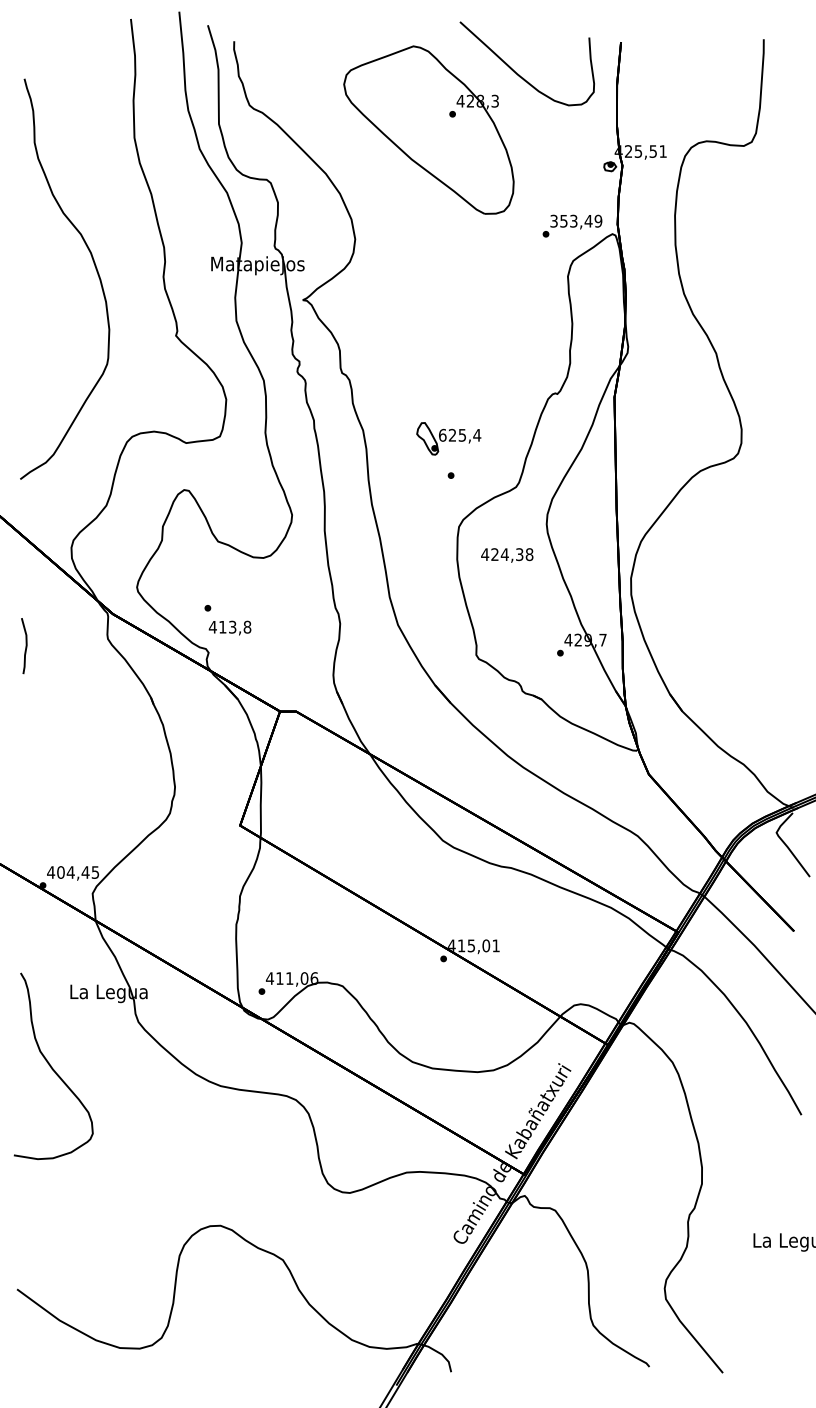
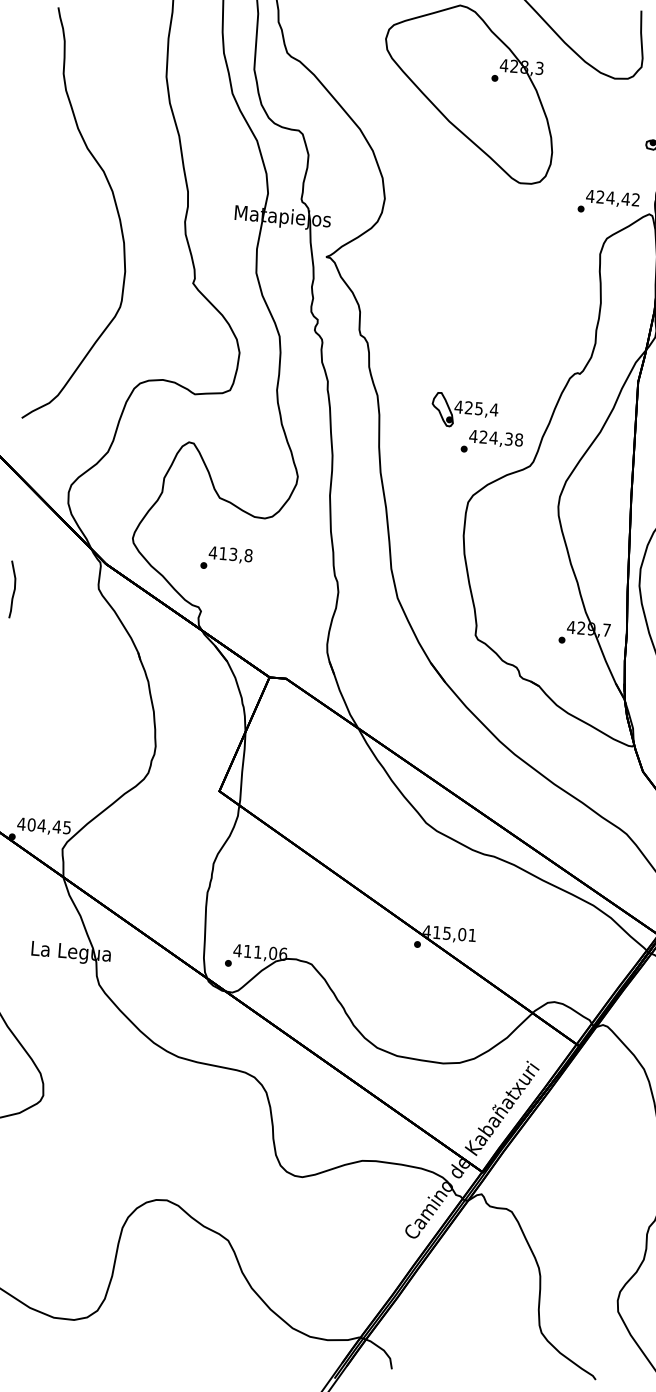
text: (576, 220) -> (613, 197), 353,49 -> 424,42
text: (442, 434) -> (458, 406), 625,4 -> 425,4
text: (507, 555) -> (496, 439), moved
text: (229, 627) -> (230, 554), moved

